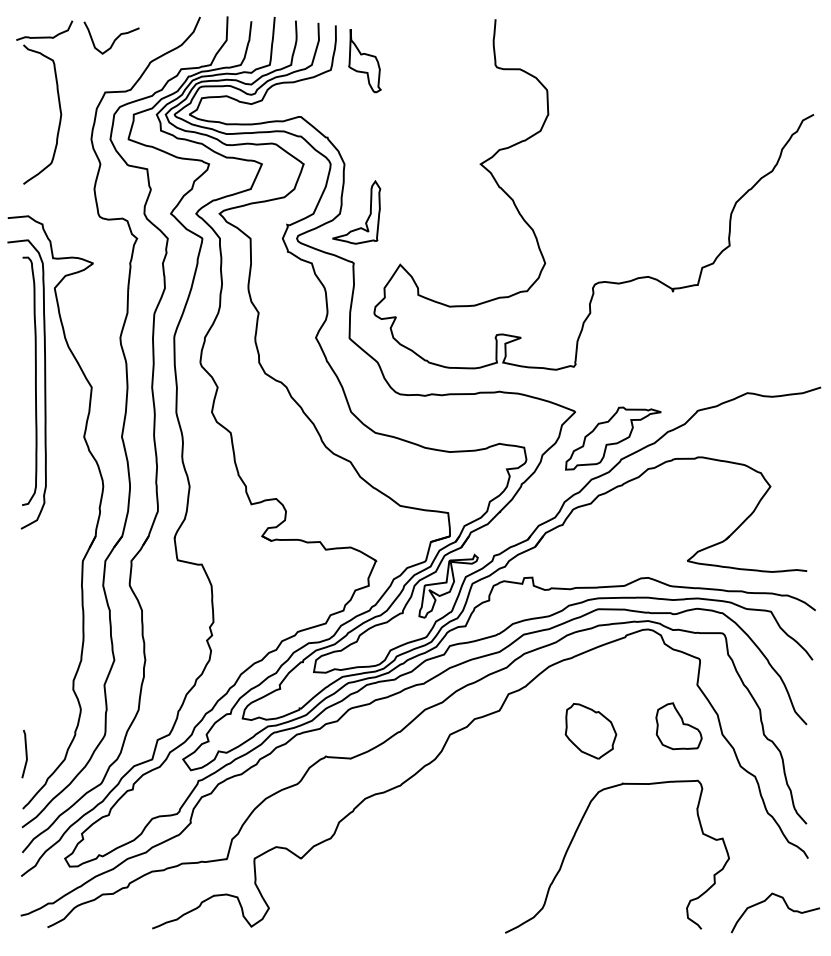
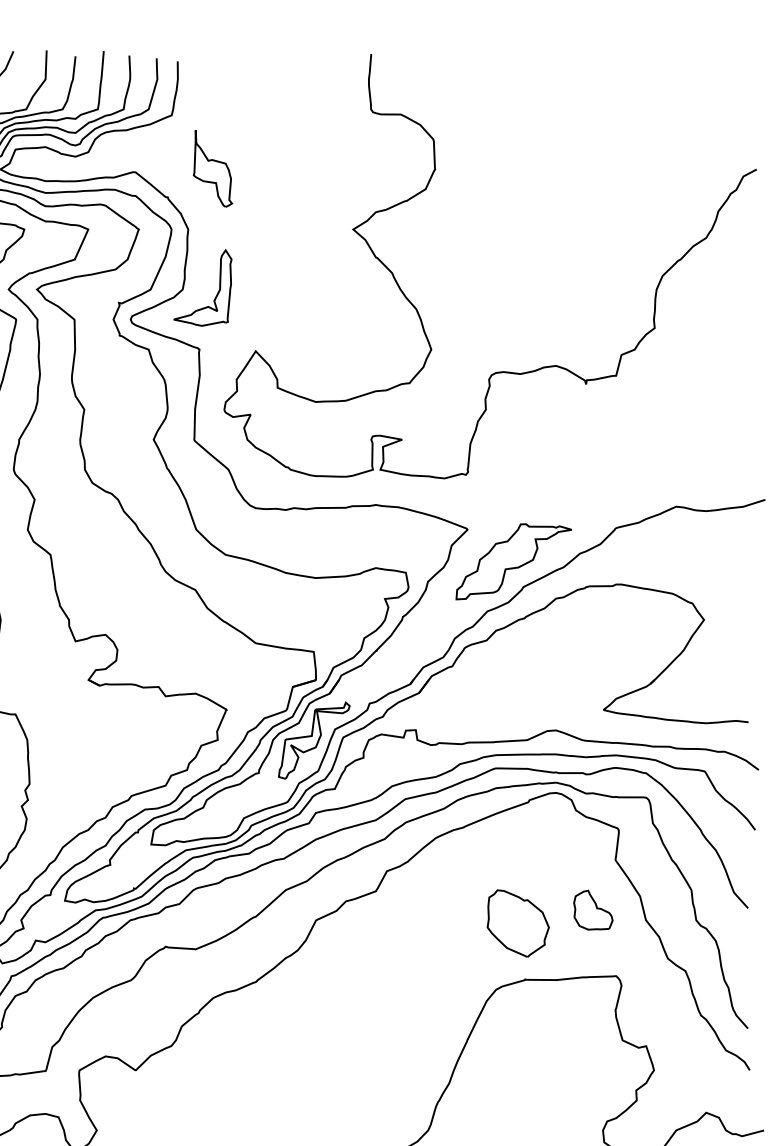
part: (364, 61) -> (212, 169), moved
part: (678, 726) -> (592, 910), size x0.7
part: (590, 731) -> (517, 923), moved

